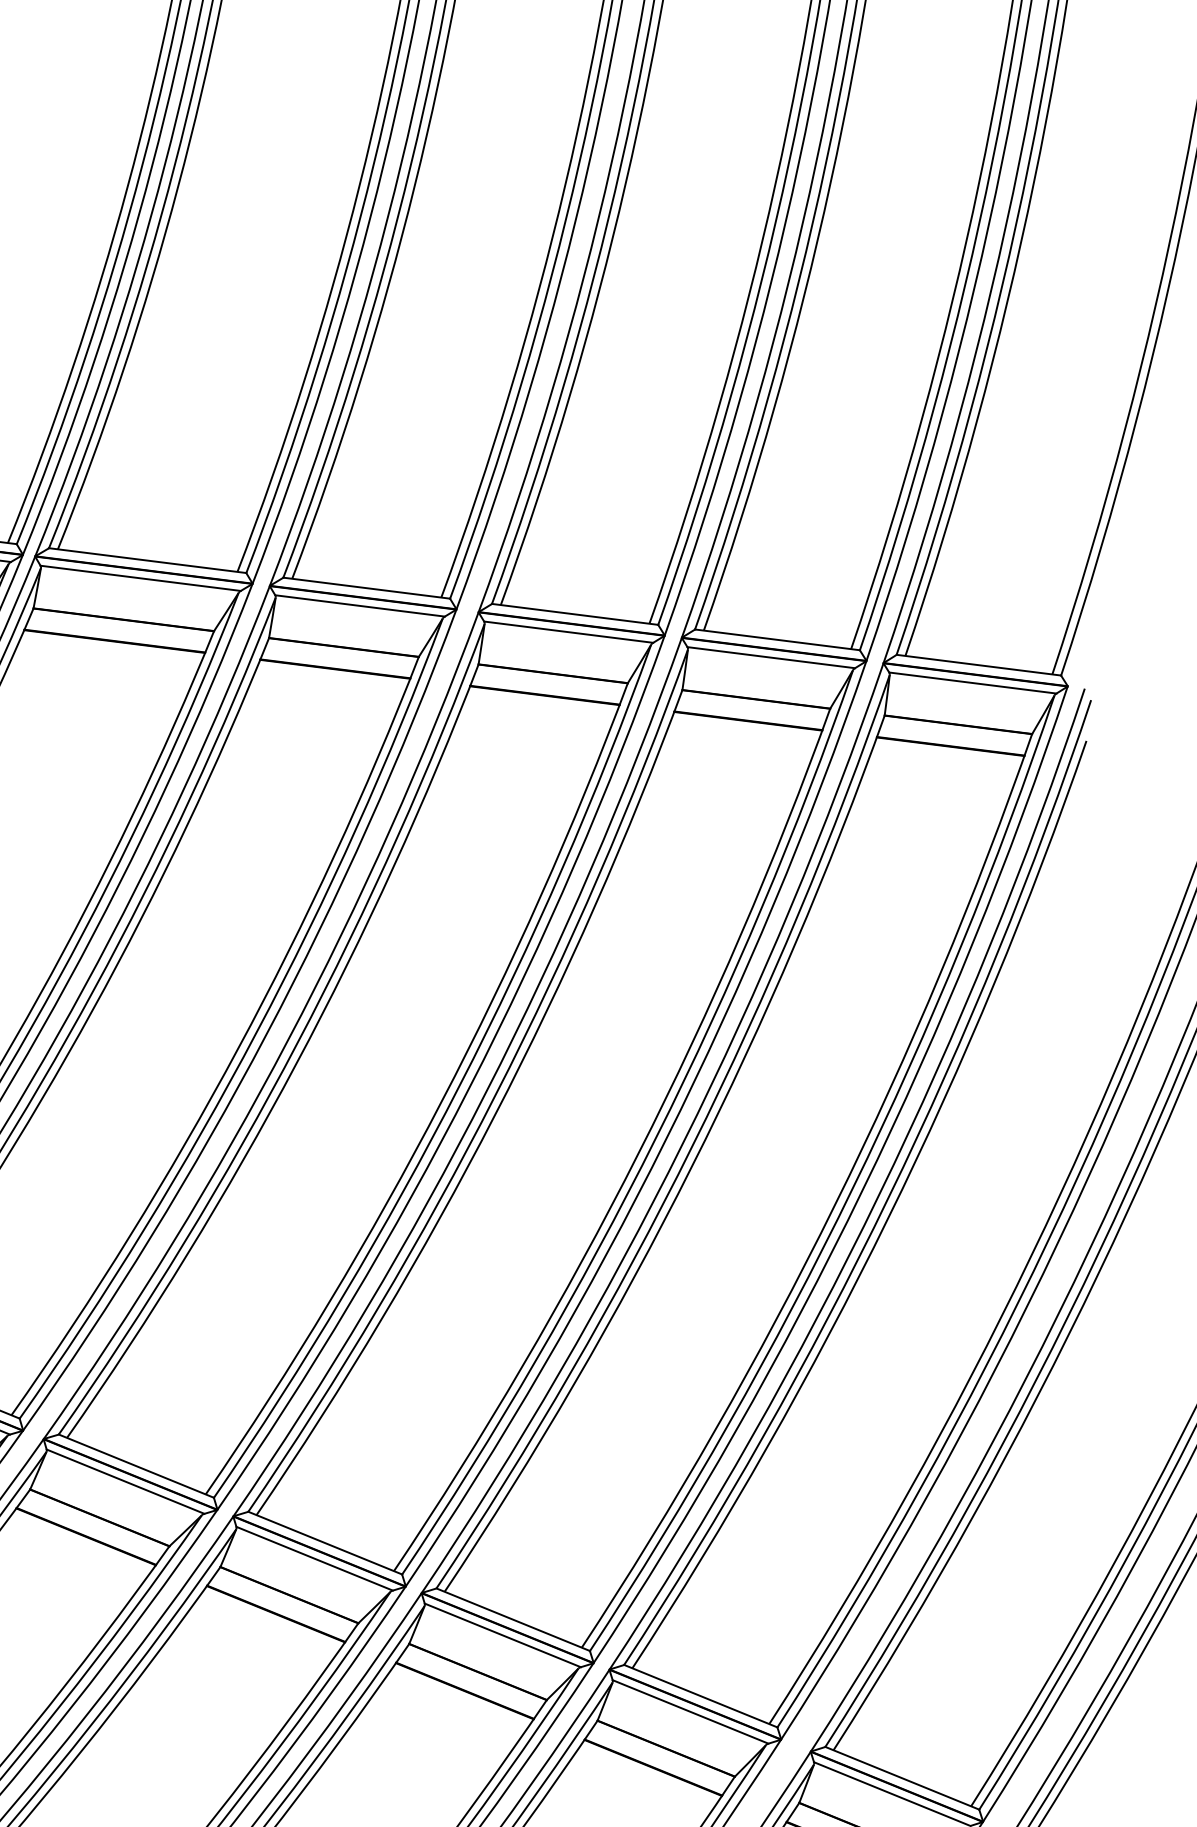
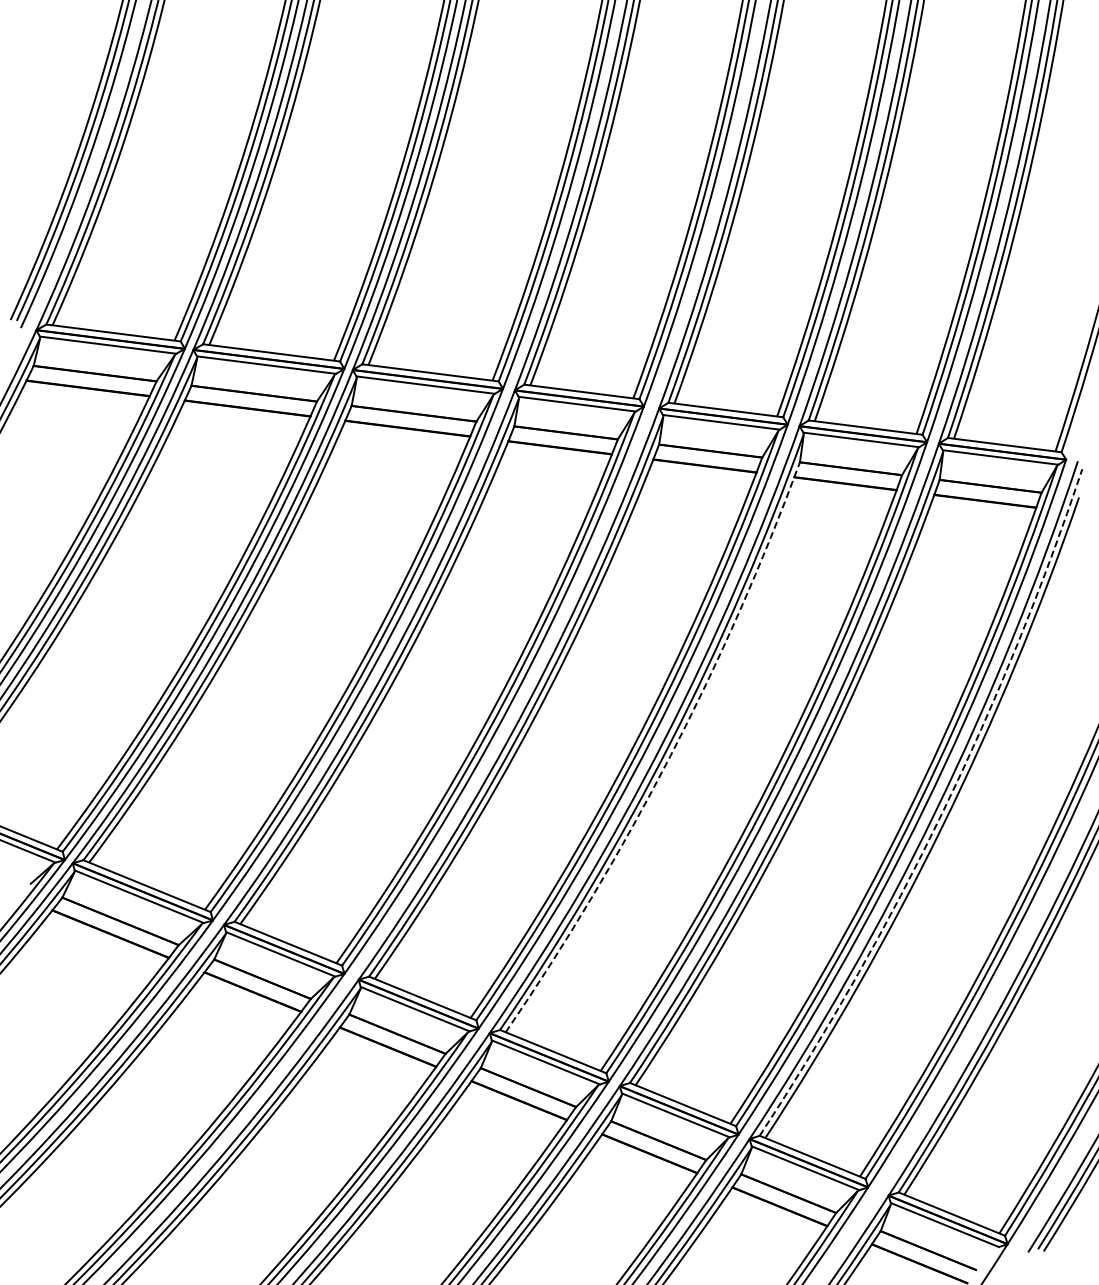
arc: (495, 1115) -> (670, 756), solid -> dashed
arc: (888, 1196) -> (942, 812), solid -> dashed

